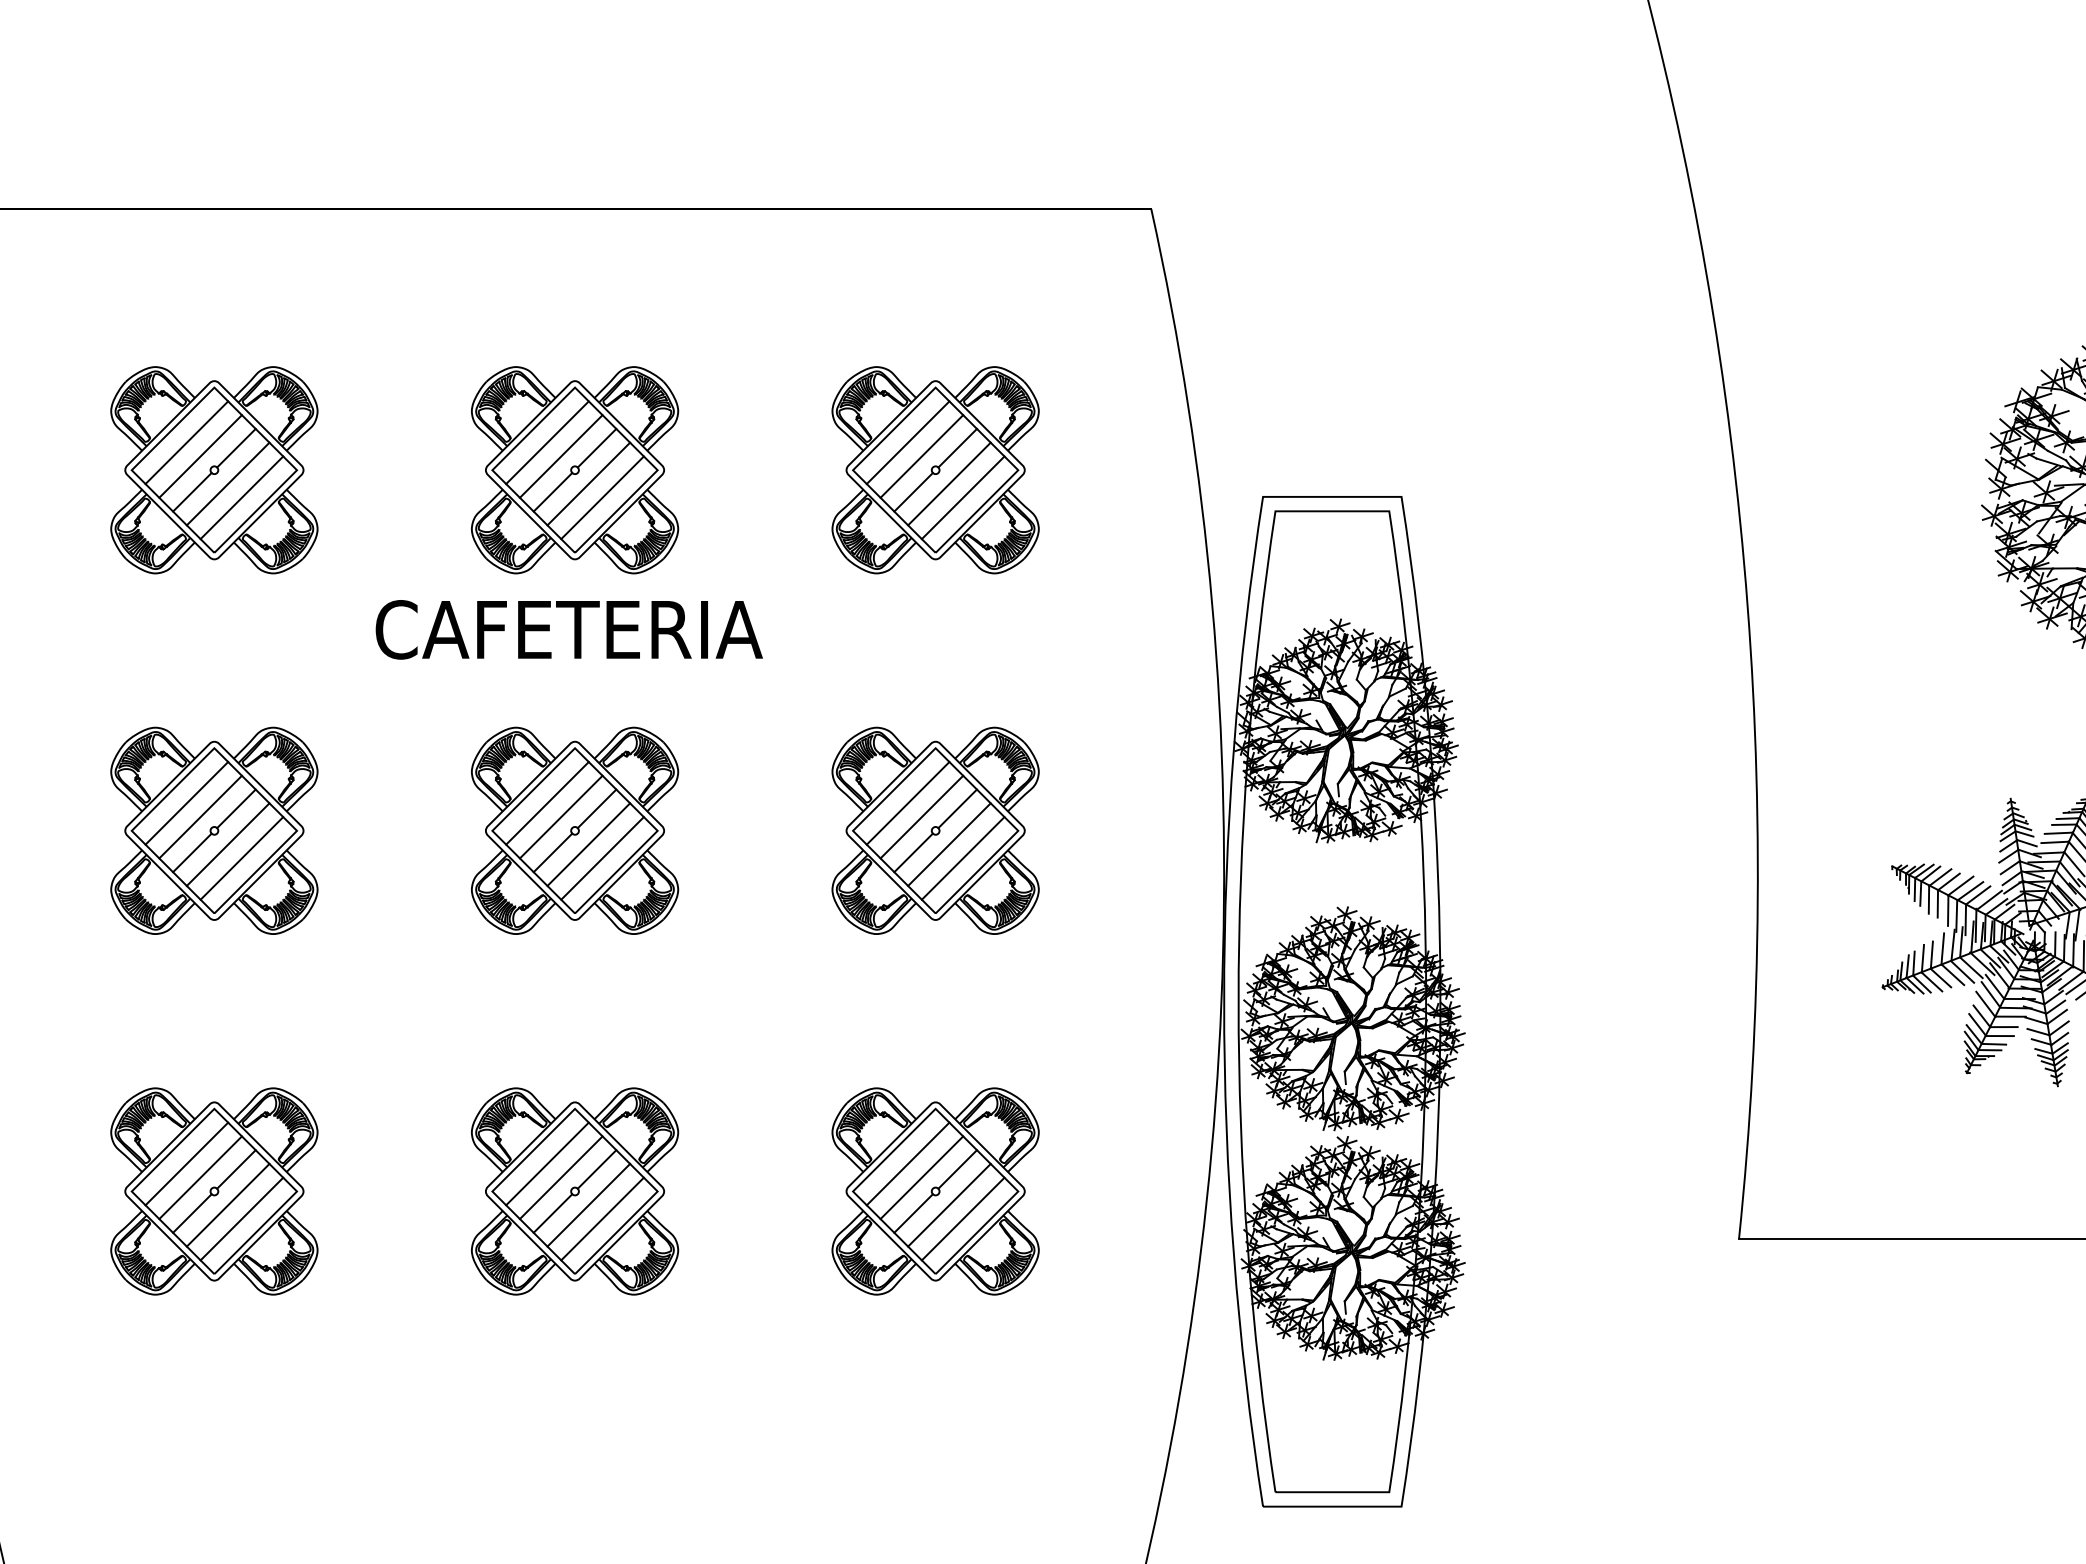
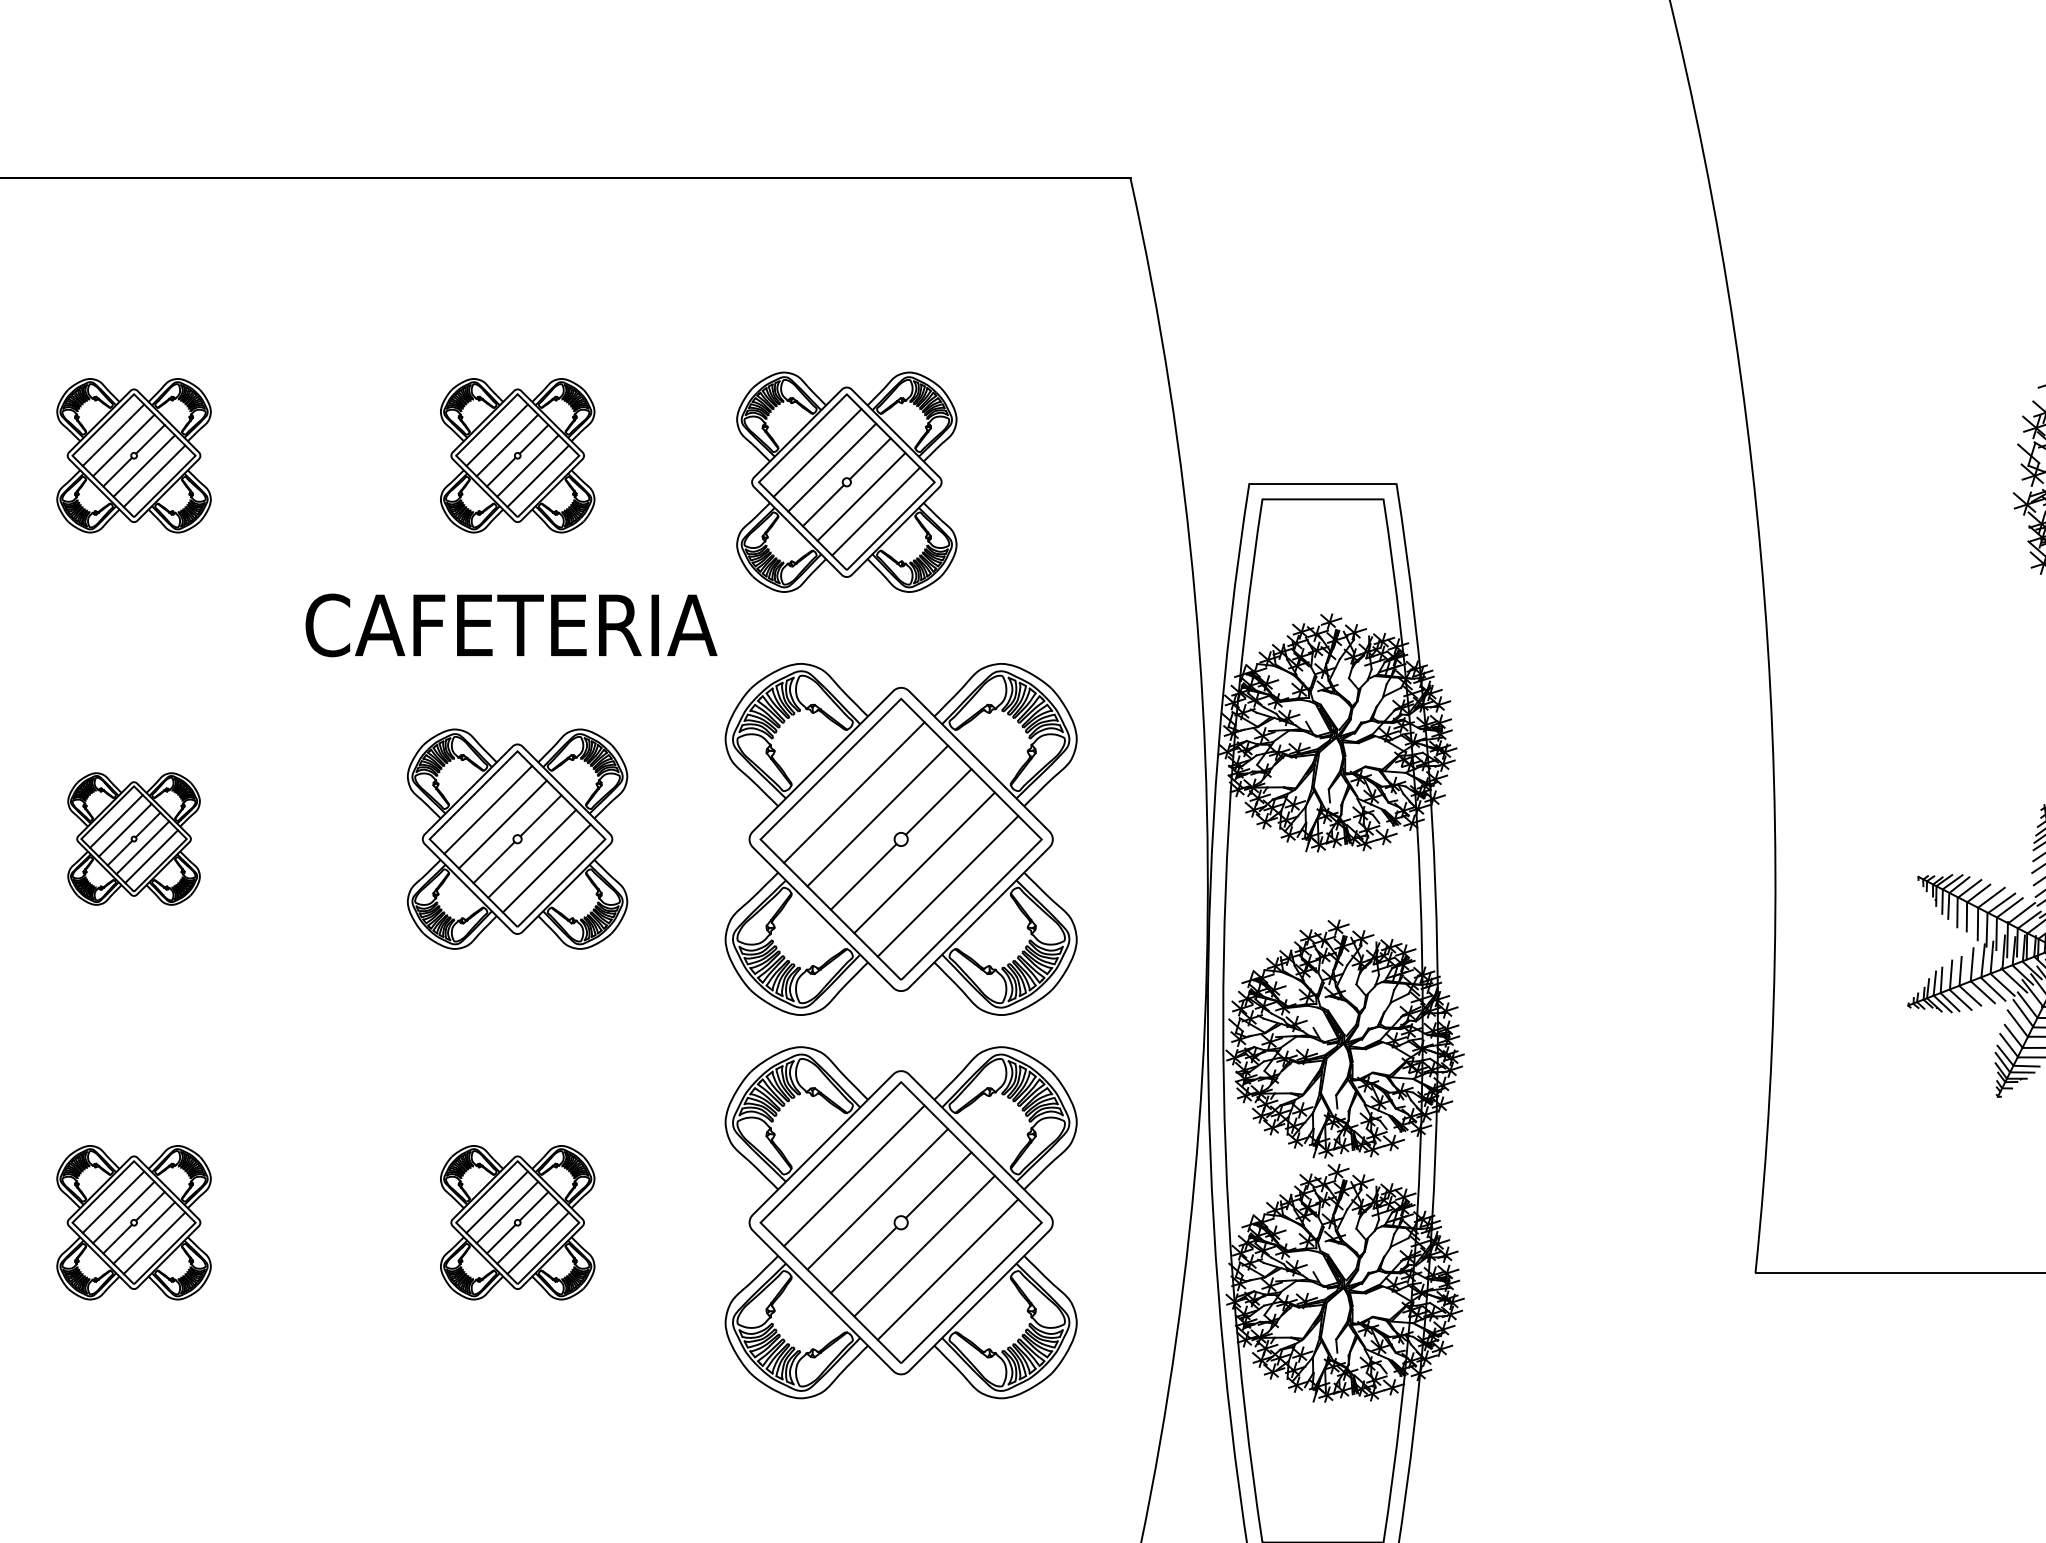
part: (214, 470) -> (134, 455), size x0.7
part: (575, 470) -> (518, 455), size x0.7
part: (935, 470) -> (846, 482), moved
part: (214, 830) -> (134, 838), size x0.6
part: (935, 830) -> (900, 838), size x1.6
part: (214, 1191) -> (134, 1222), size x0.7
part: (575, 1191) -> (518, 1222), size x0.7
part: (935, 1191) -> (900, 1222), size x1.6

